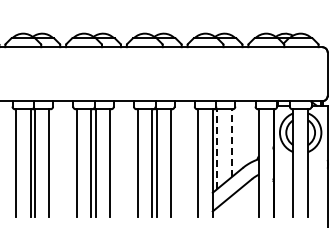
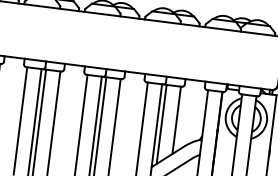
line: (231, 143) -> (176, 120), dashed -> solid
line: (217, 149) -> (161, 124), dashed -> solid

